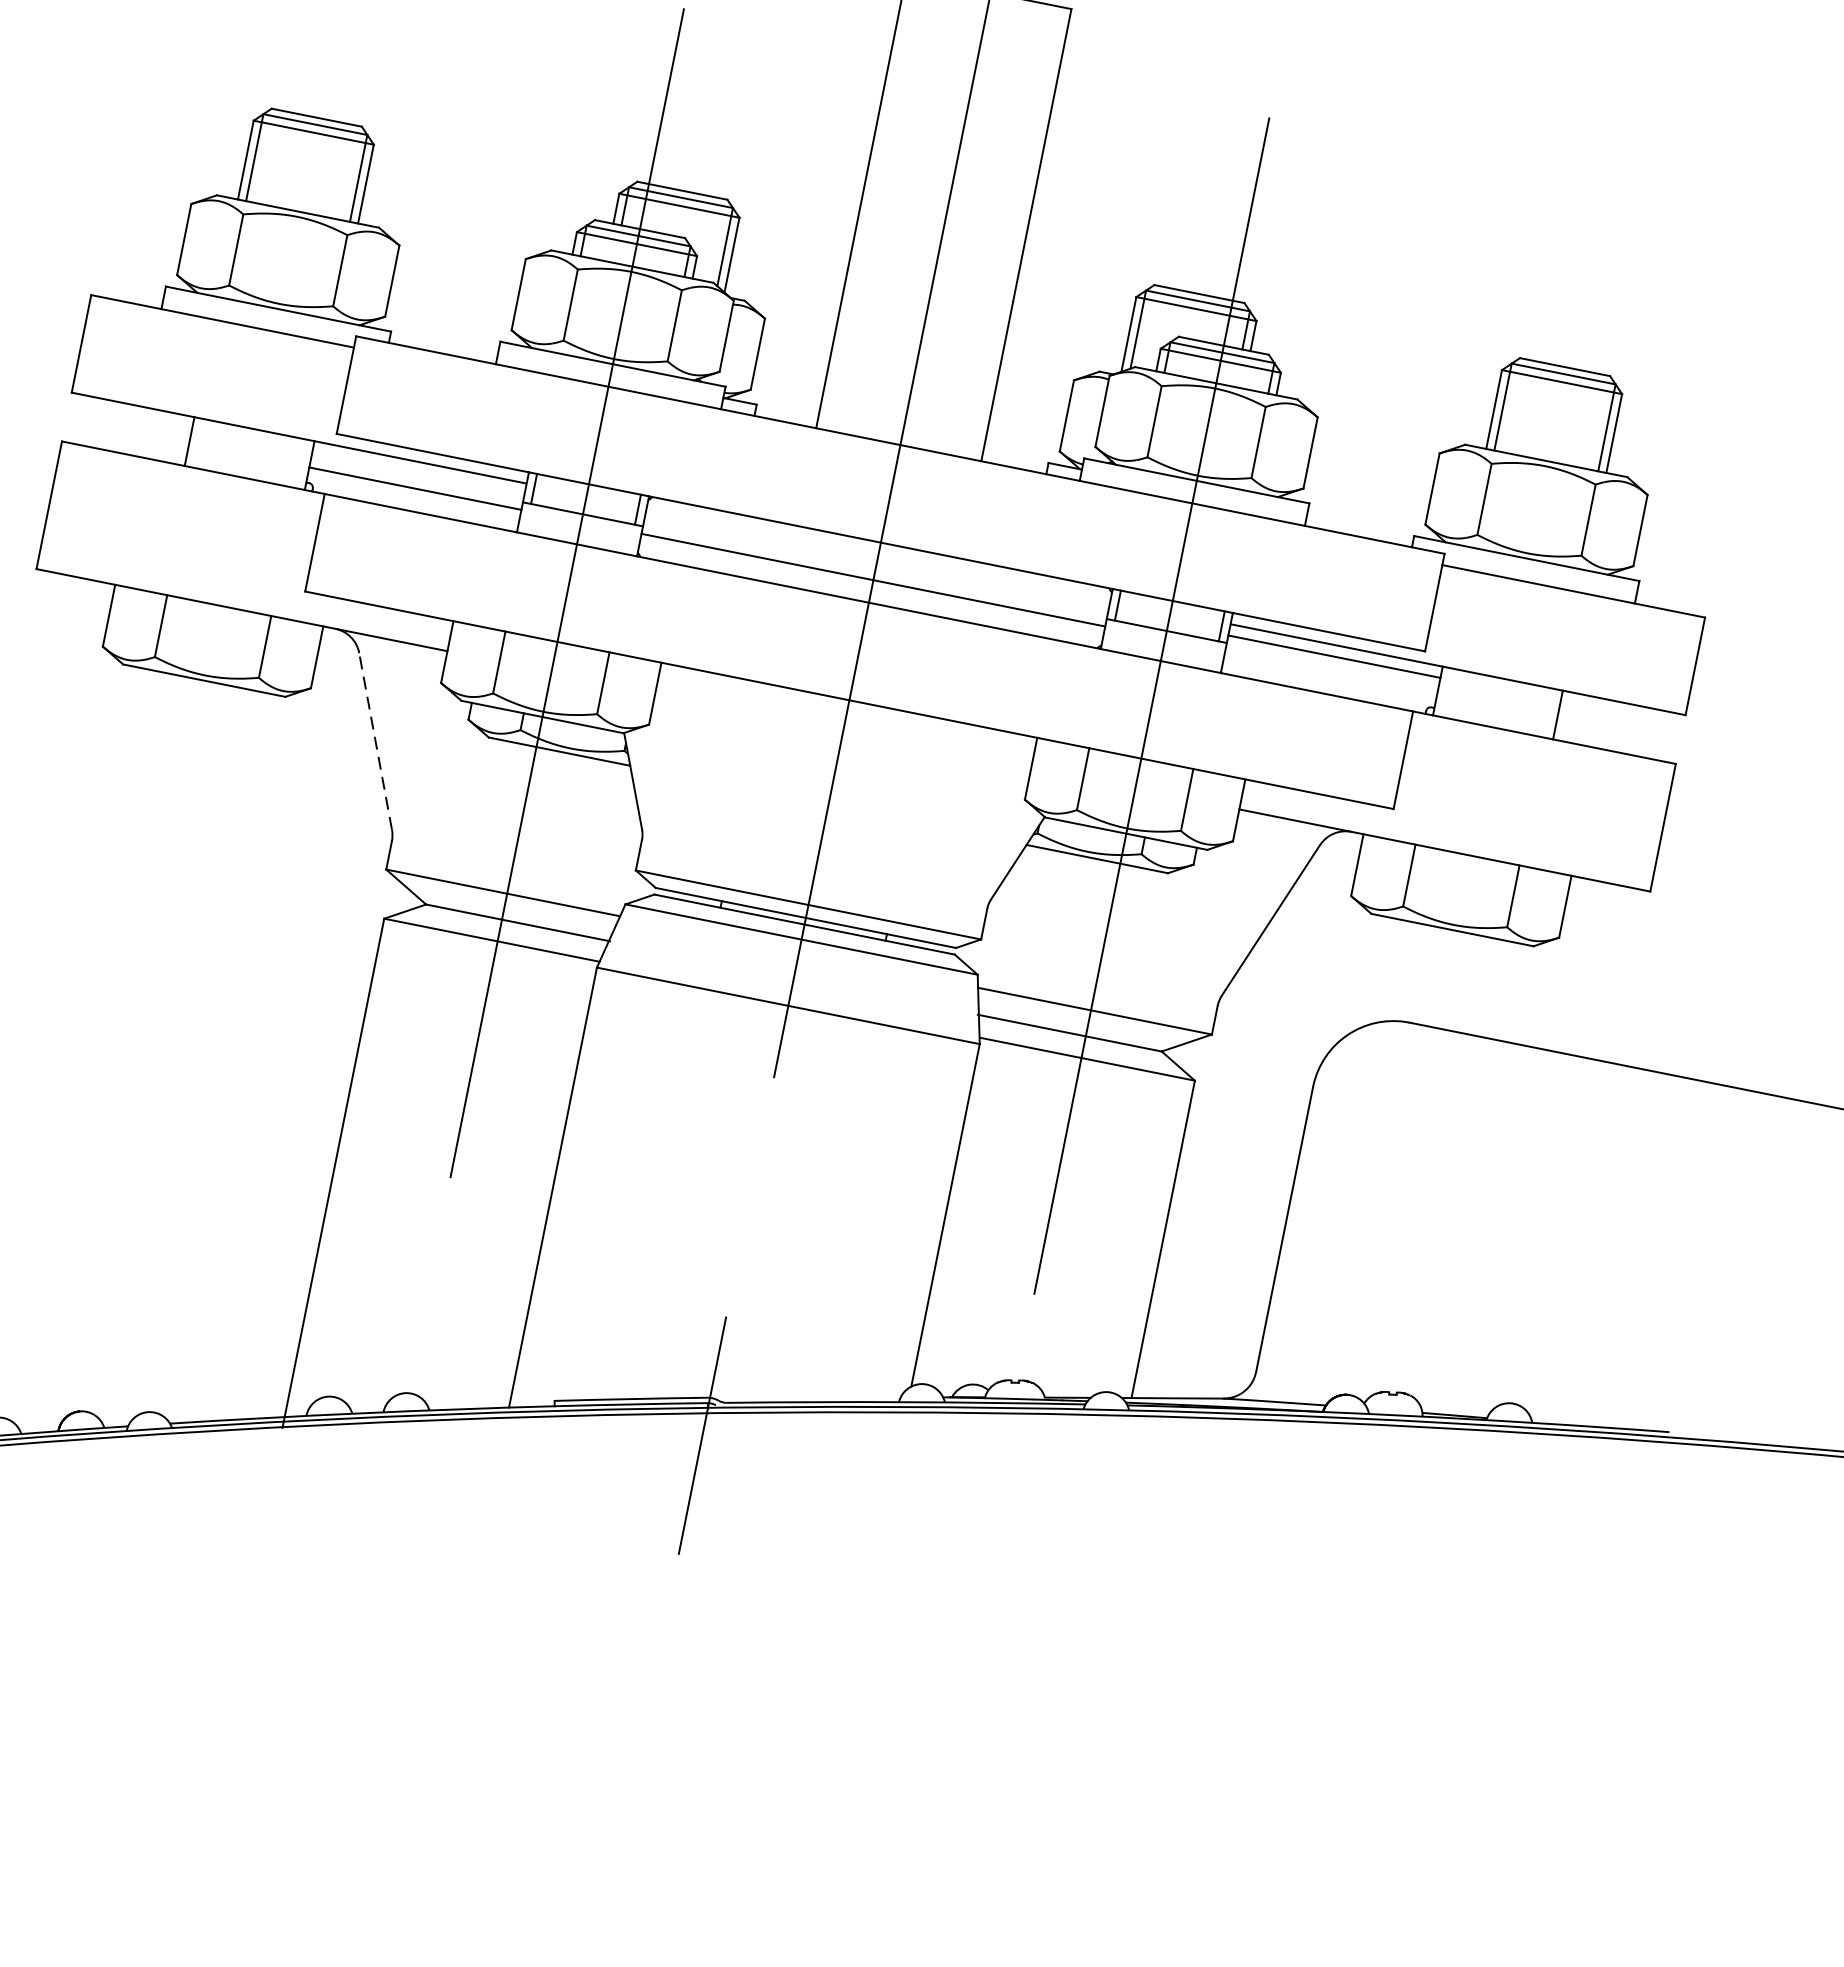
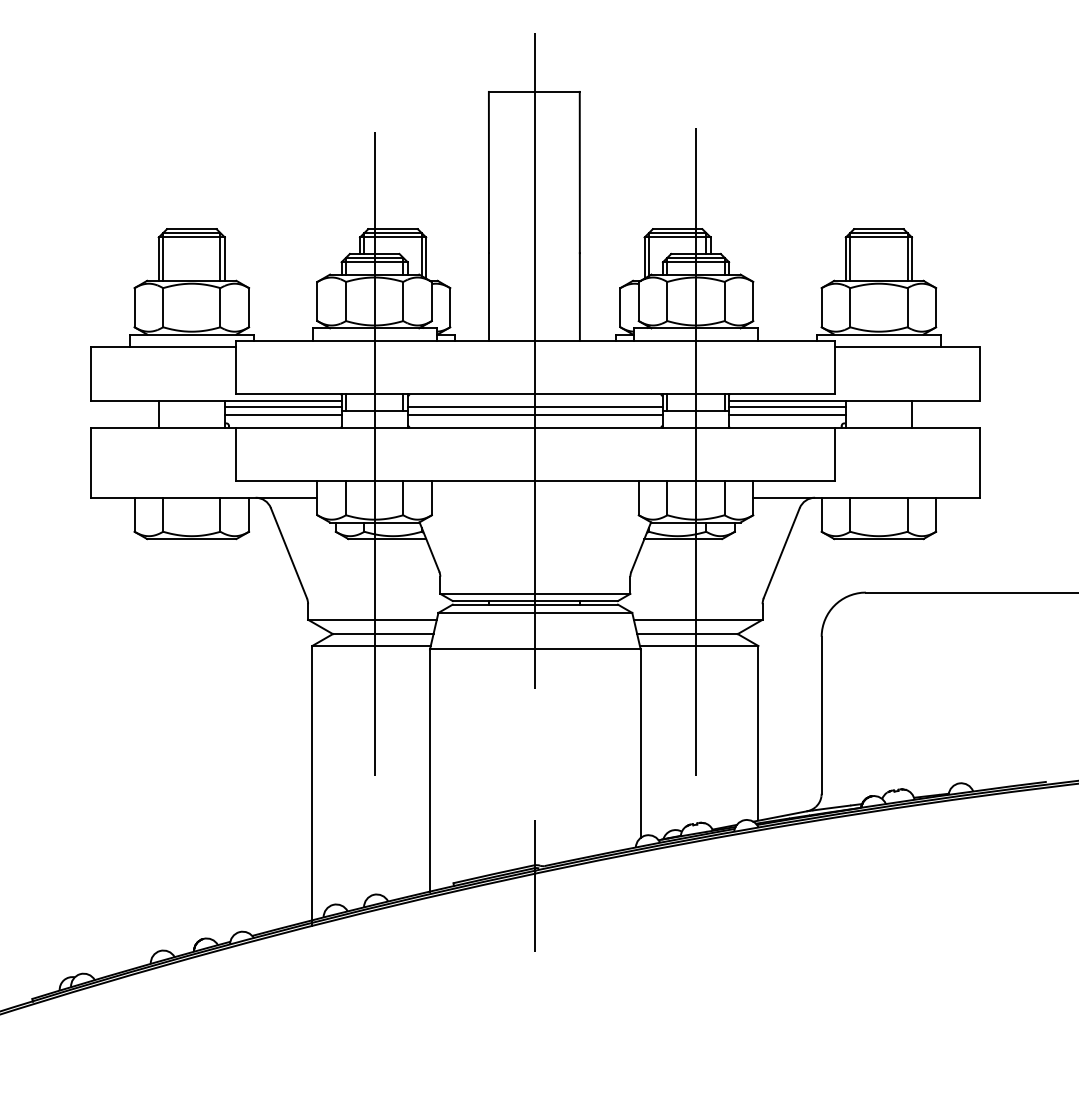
line: (417, 472) -> (282, 406), added
line: (874, 564) -> (534, 406), added
line: (1331, 672) -> (787, 415), added
line: (375, 740) -> (288, 552), dashed -> solid

